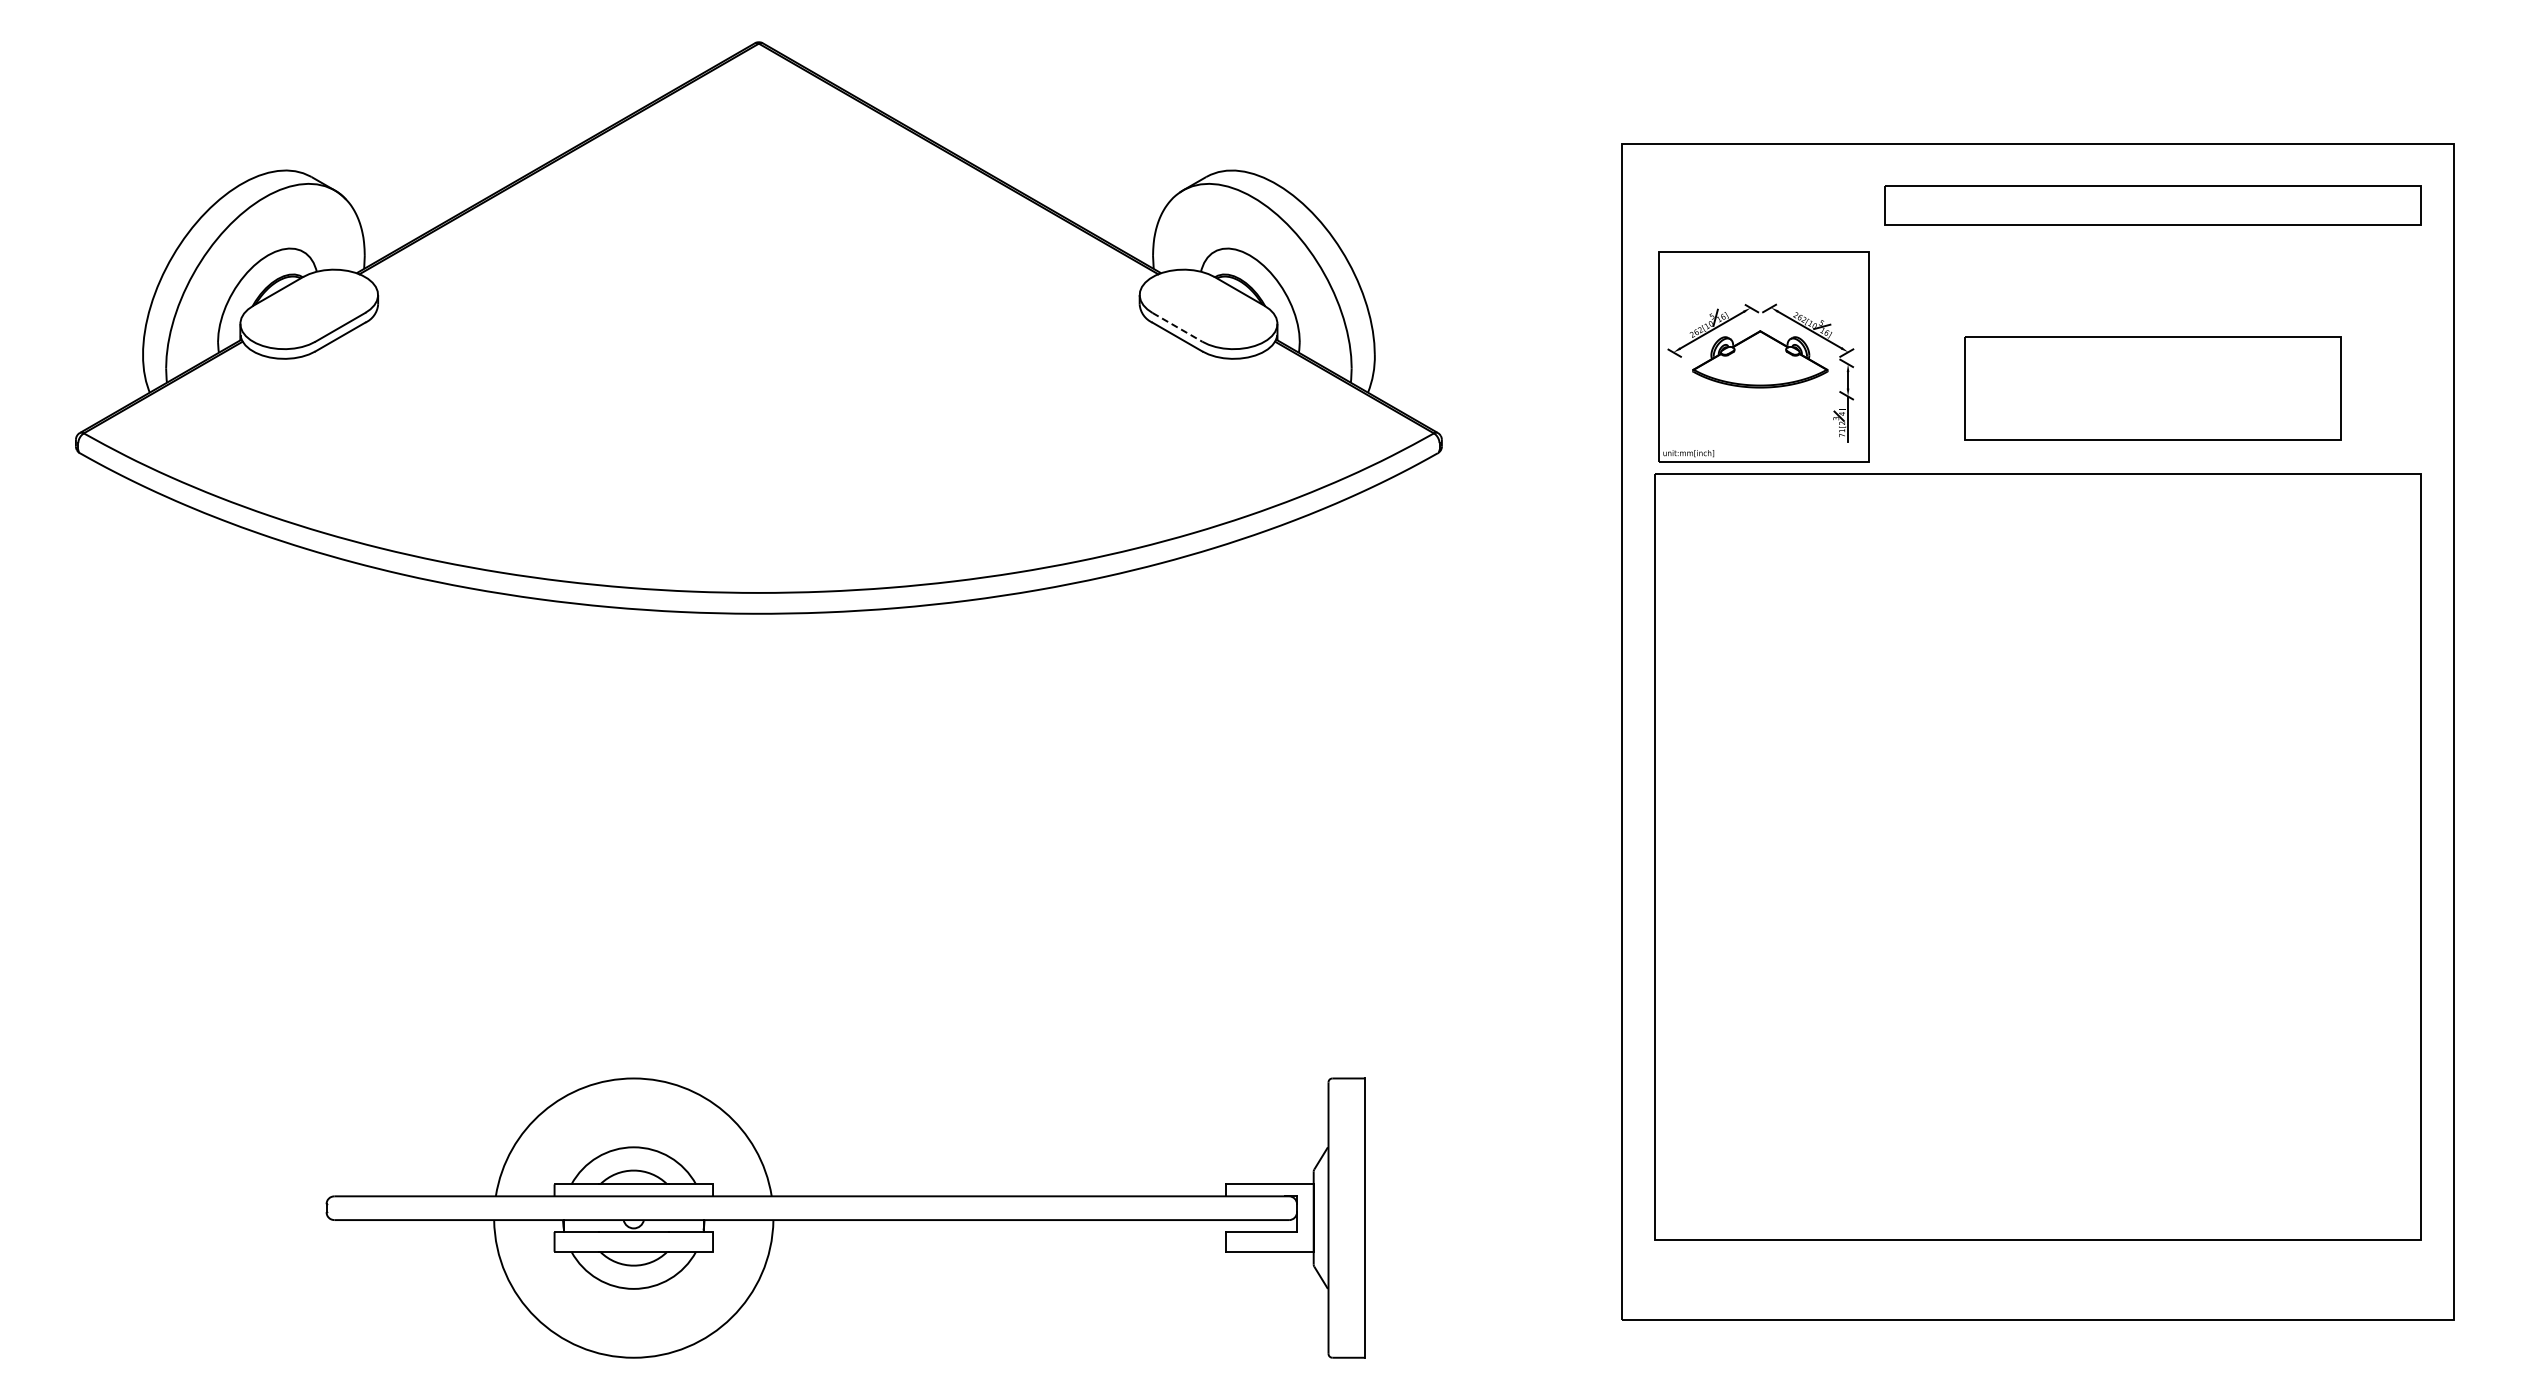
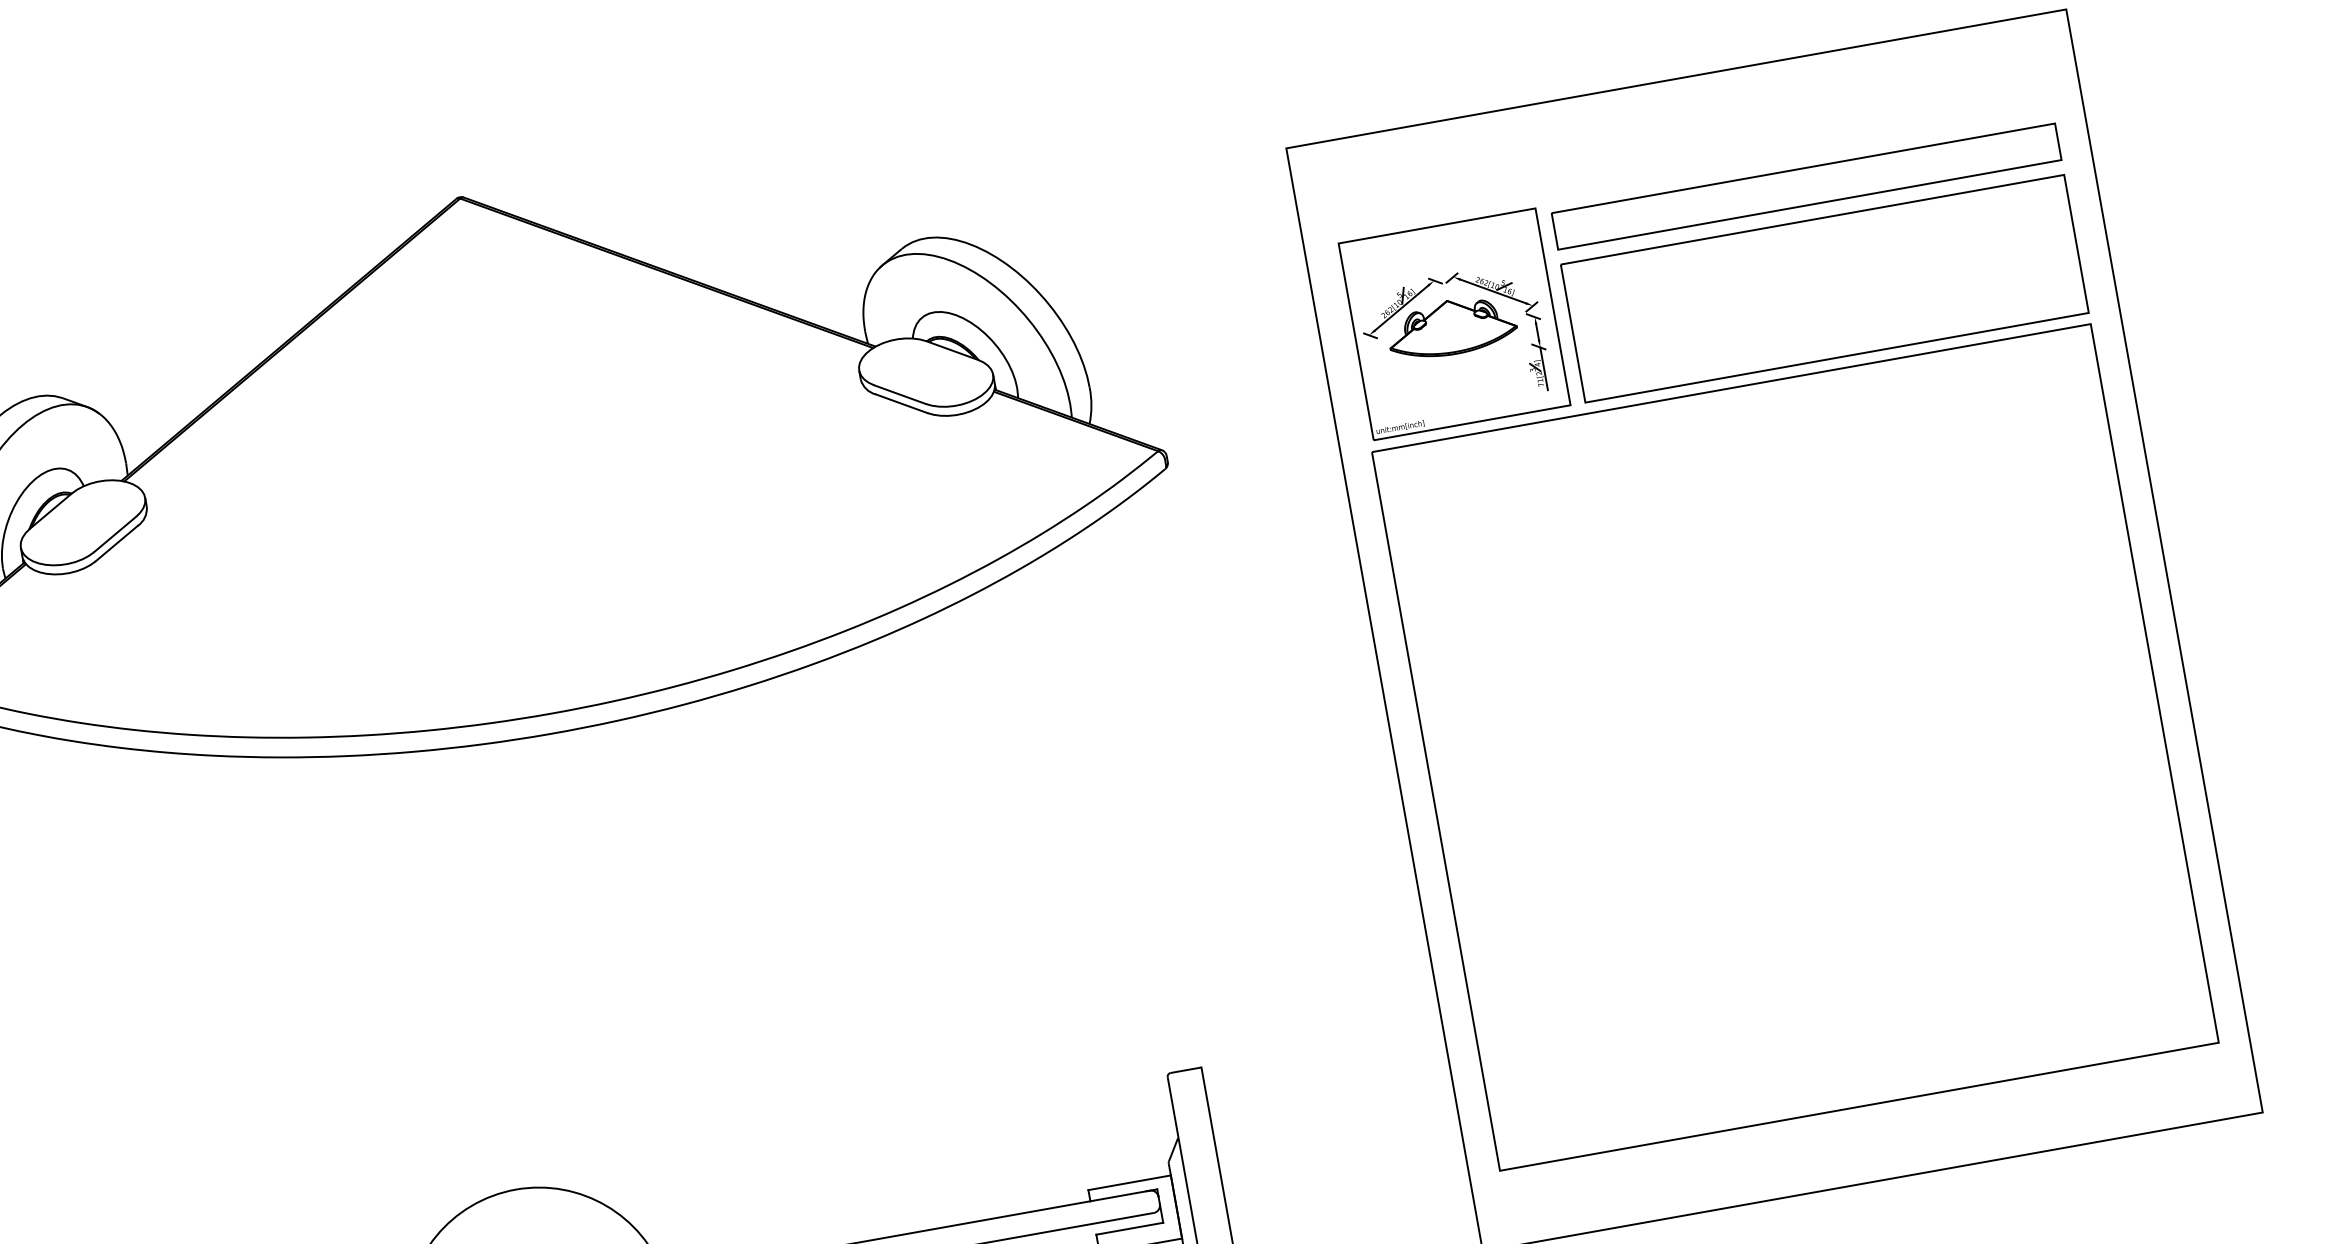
part: (2152, 205) -> (1806, 186), moved
line: (1177, 327) -> (900, 394), dashed -> solid
part: (2152, 388) -> (1824, 289), size x1.43

